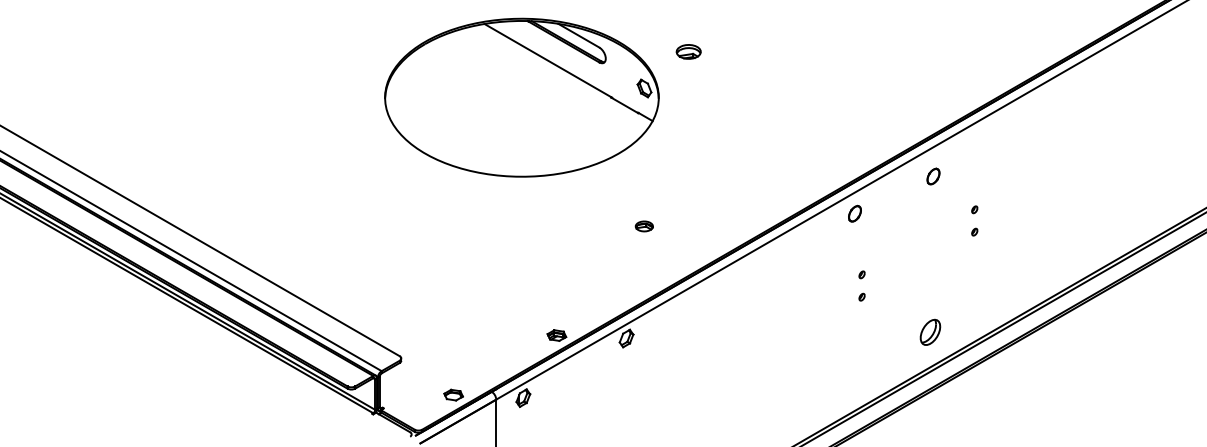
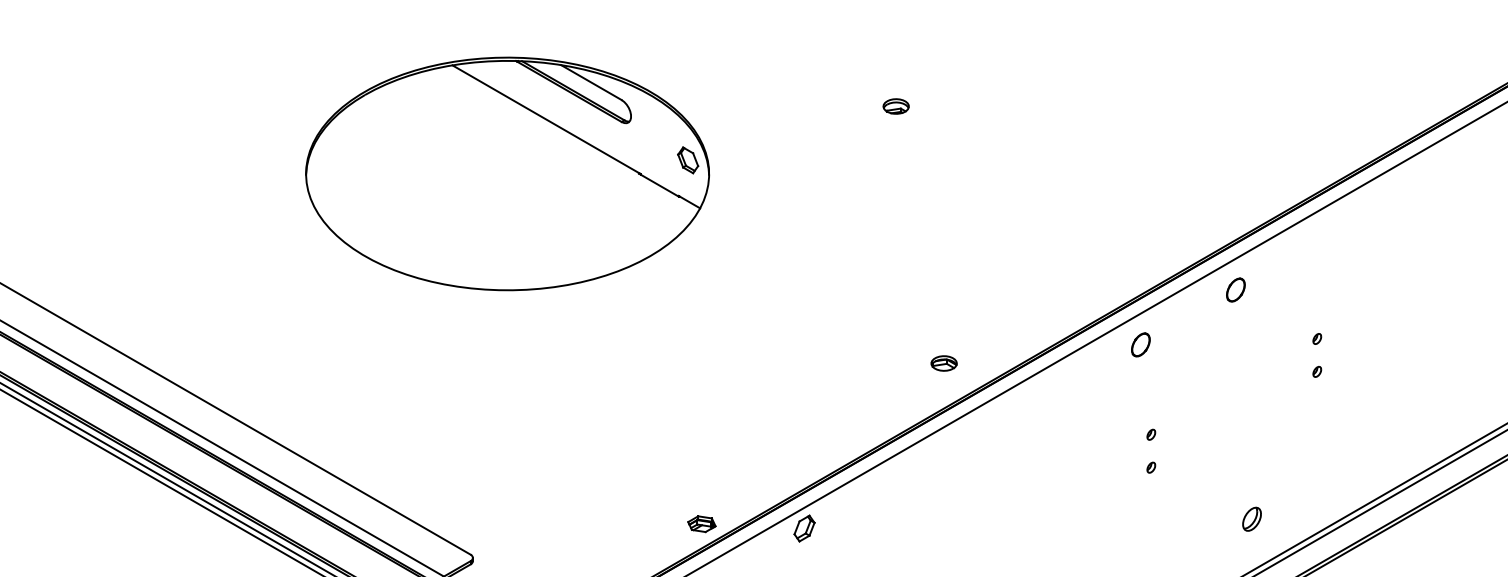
part: (688, 51) -> (895, 105), size x0.71
part: (521, 97) -> (506, 173), moved
part: (933, 176) -> (1235, 289), moved
part: (643, 226) -> (942, 363), moved
part: (930, 331) -> (1252, 518), size x0.62

